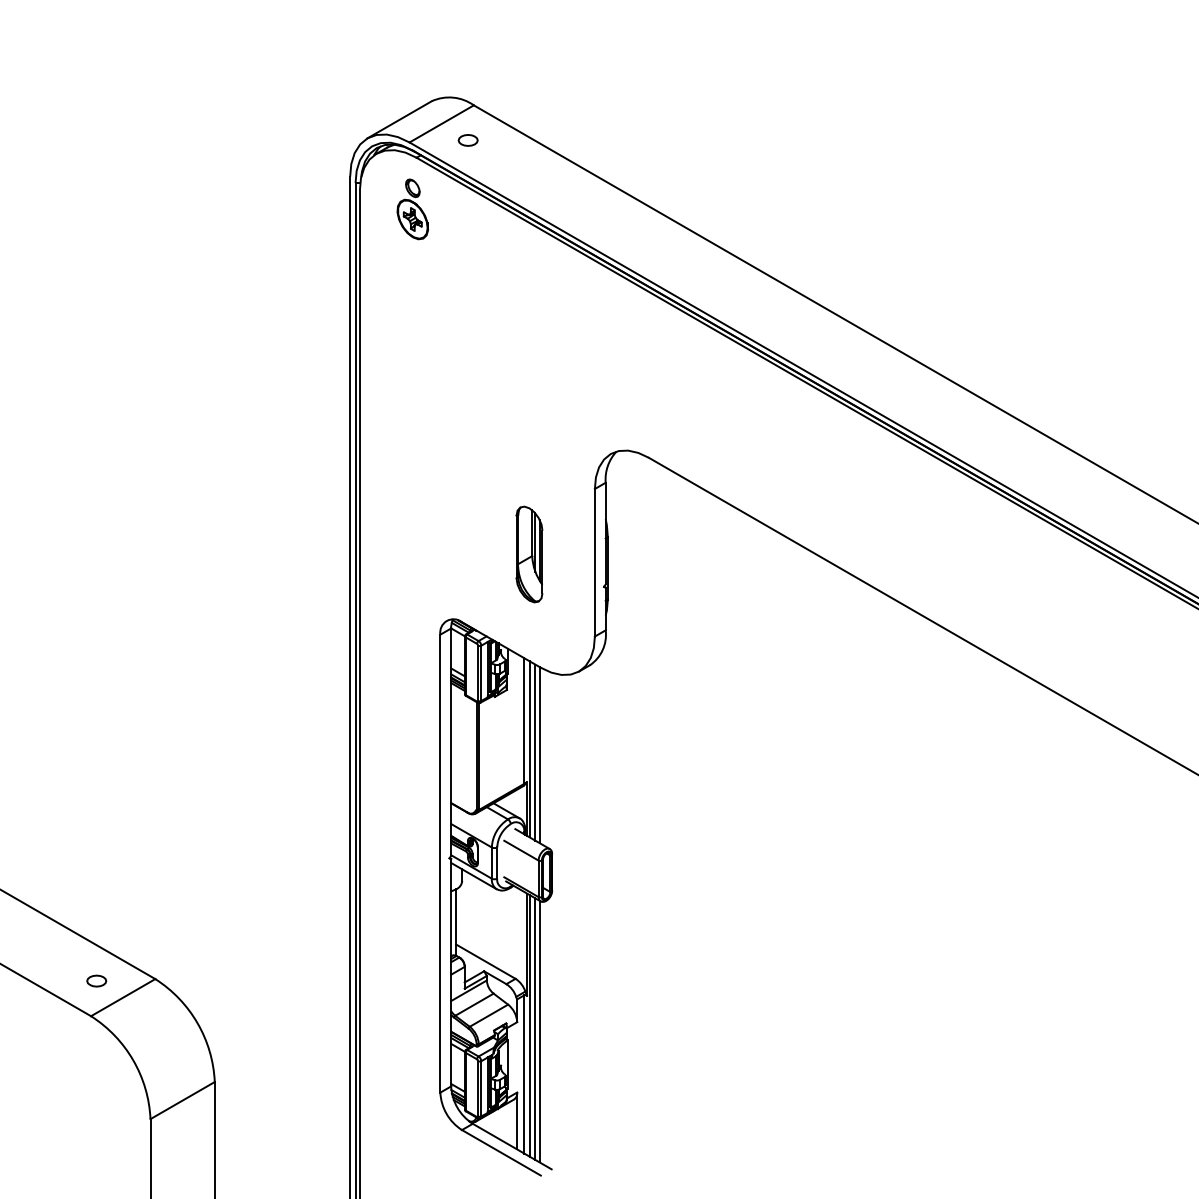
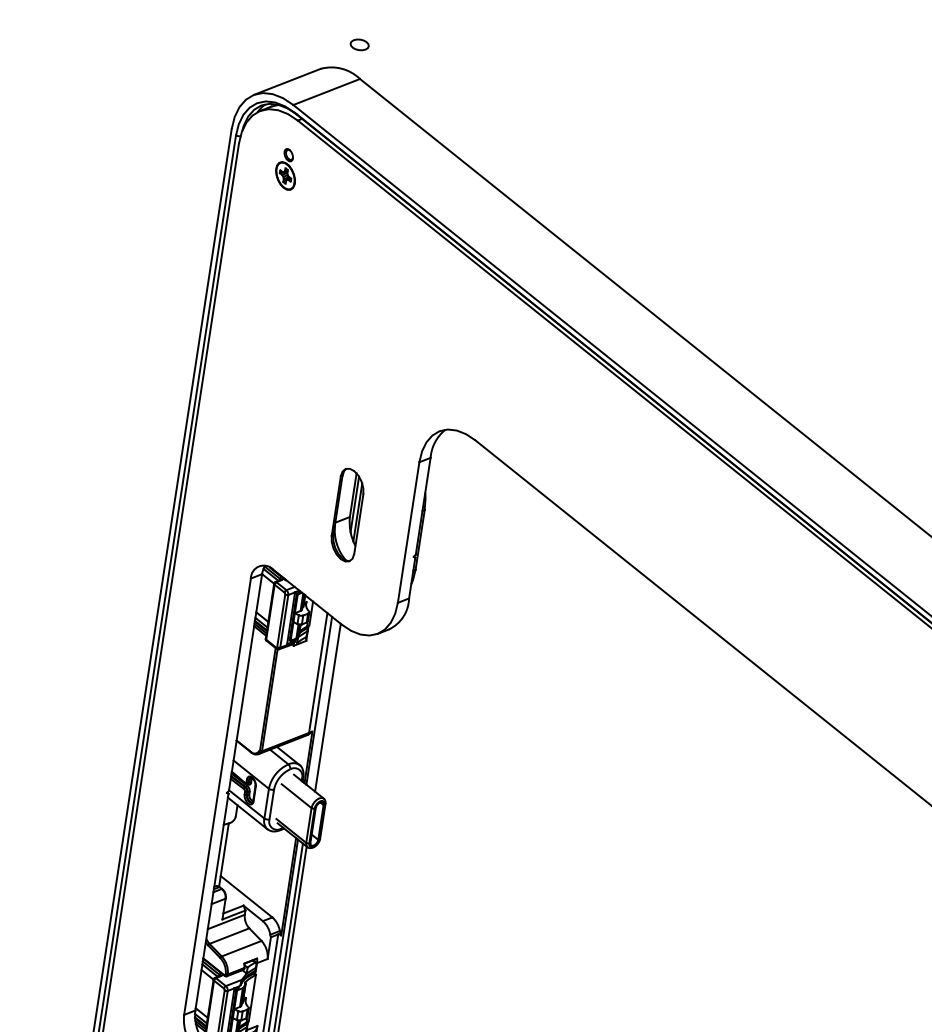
part: (467, 140) -> (359, 44), moved
part: (412, 209) -> (286, 169), size x0.7
line: (535, 752) -> (324, 704), removed

